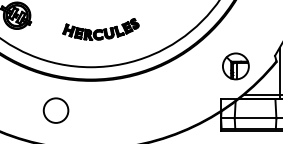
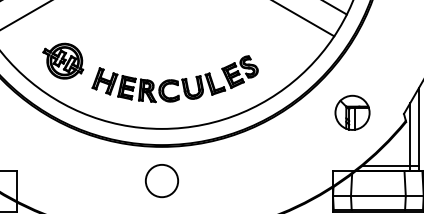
part: (100, 29) -> (174, 79), size x1.67
part: (235, 66) -> (352, 112), moved
circle: (55, 111) -> (161, 181), moved

